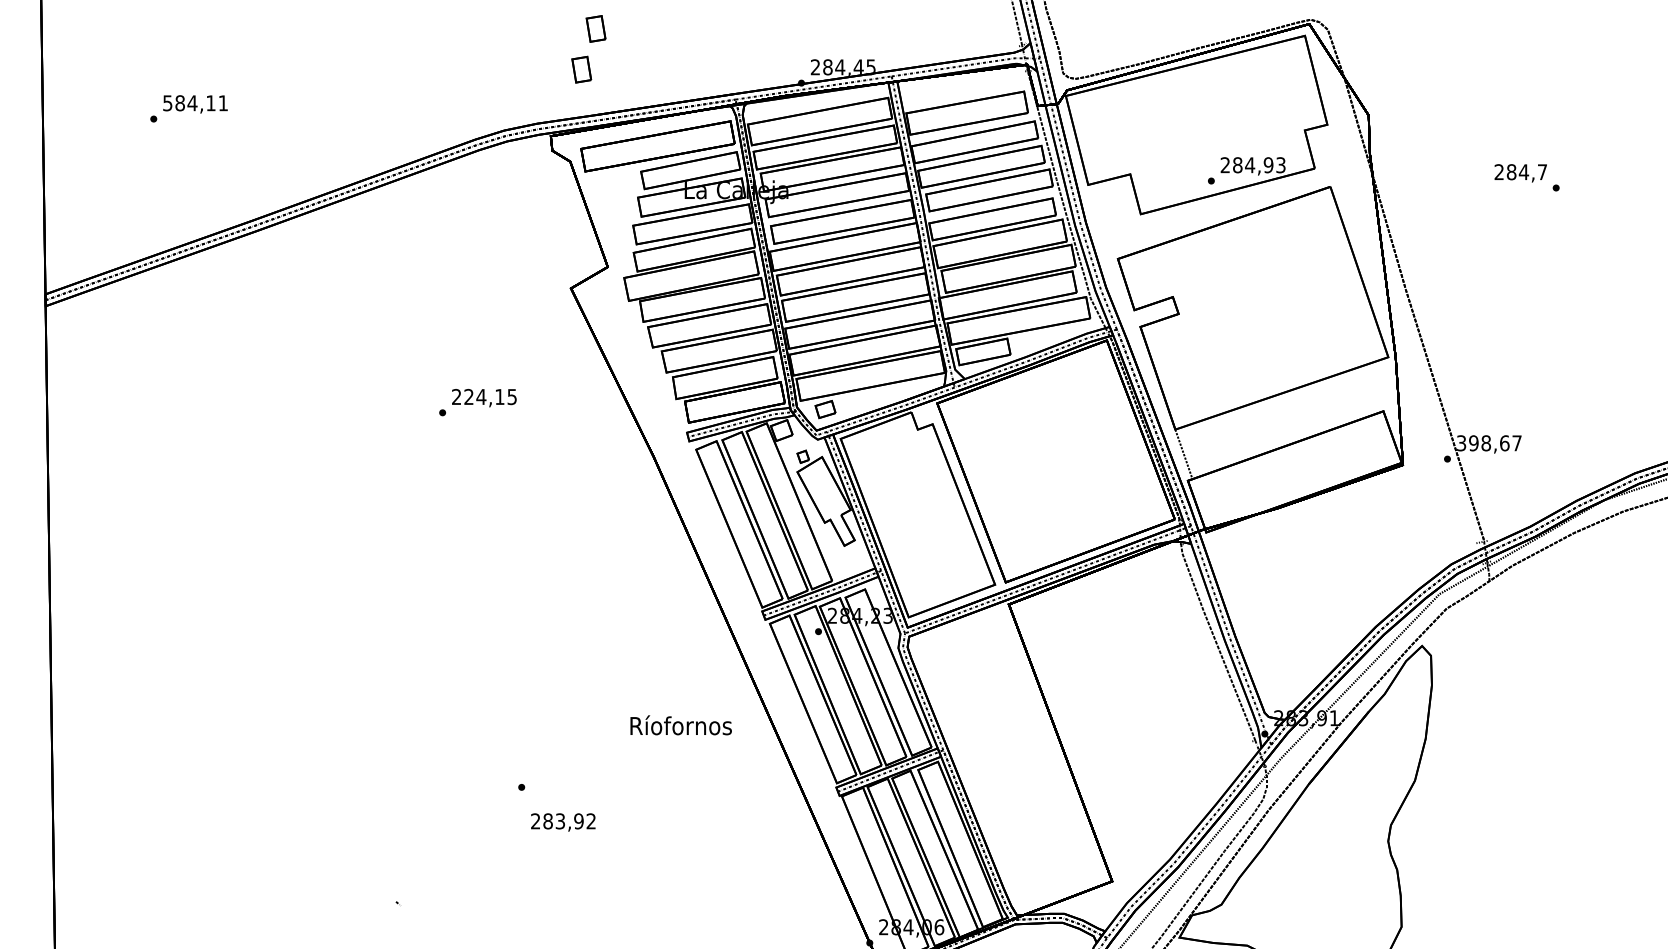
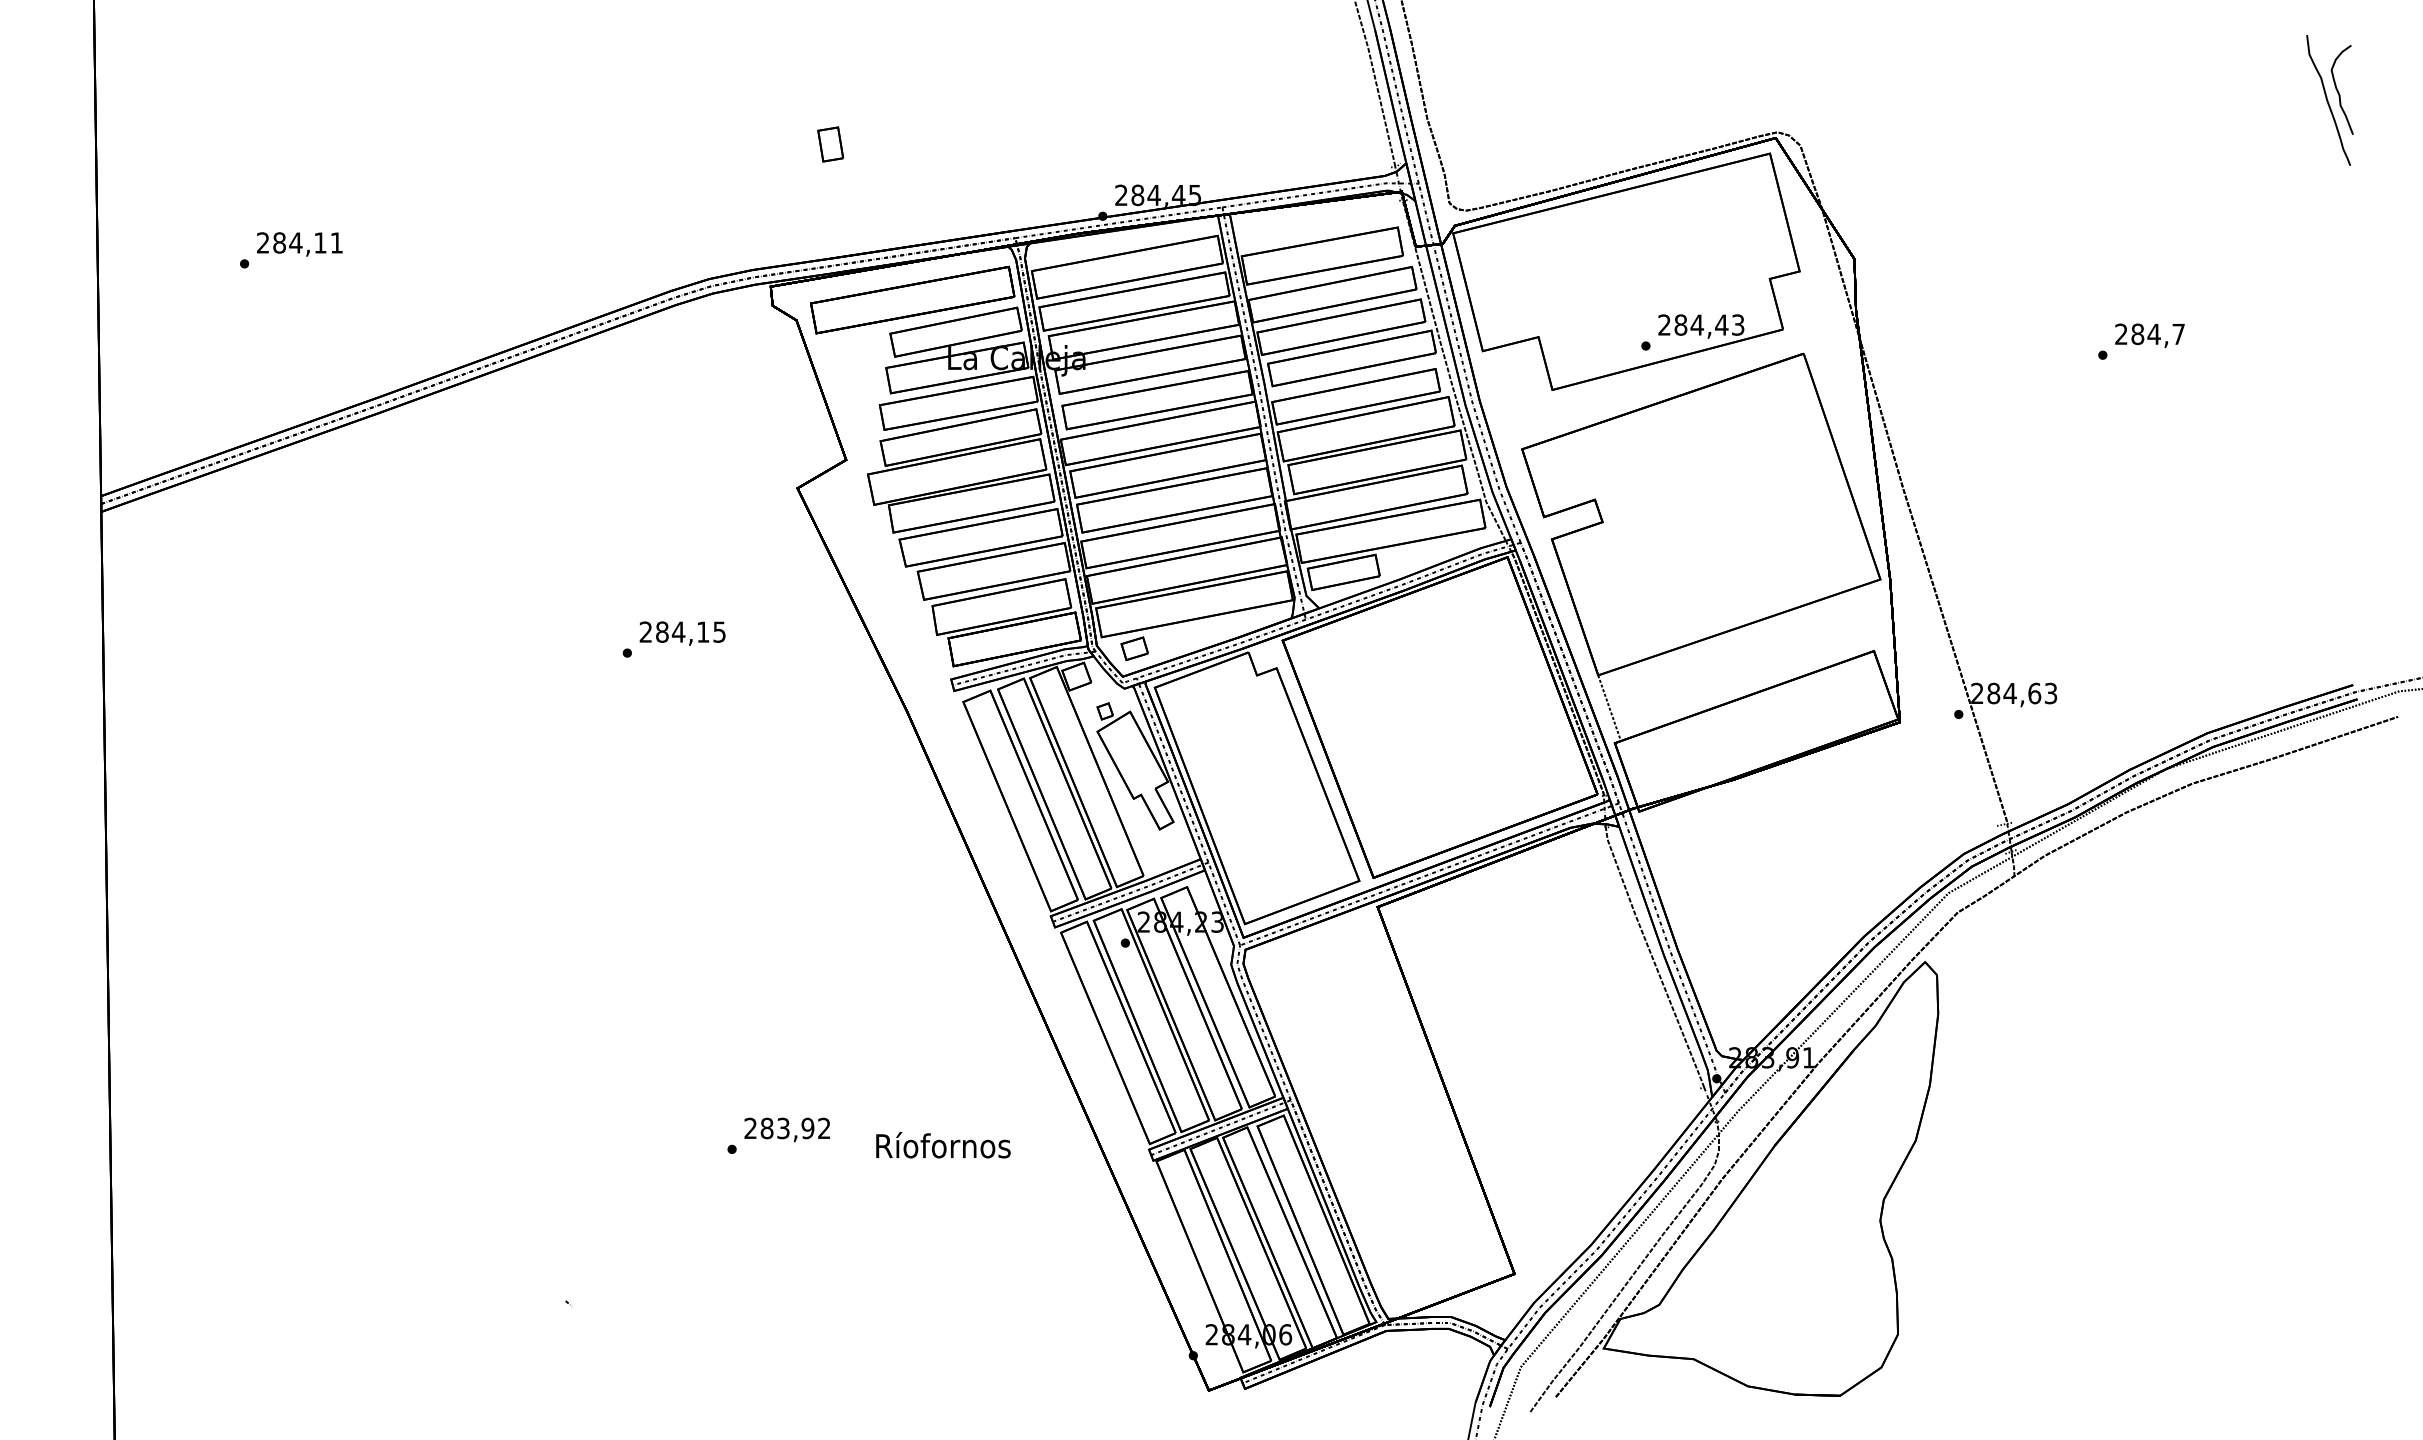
part: (581, 69) -> (811, 198), removed
text: (168, 102) -> (263, 242), 584,11 -> 284,11
text: (1268, 164) -> (1721, 324), 284,93 -> 284,43
text: (1520, 173) -> (2149, 335), moved
text: (469, 396) -> (662, 631), 224,15 -> 284,15
text: (1489, 443) -> (2014, 693), 398,67 -> 284,63
text: (681, 725) -> (943, 1145), moved
text: (562, 822) -> (786, 1129), moved

